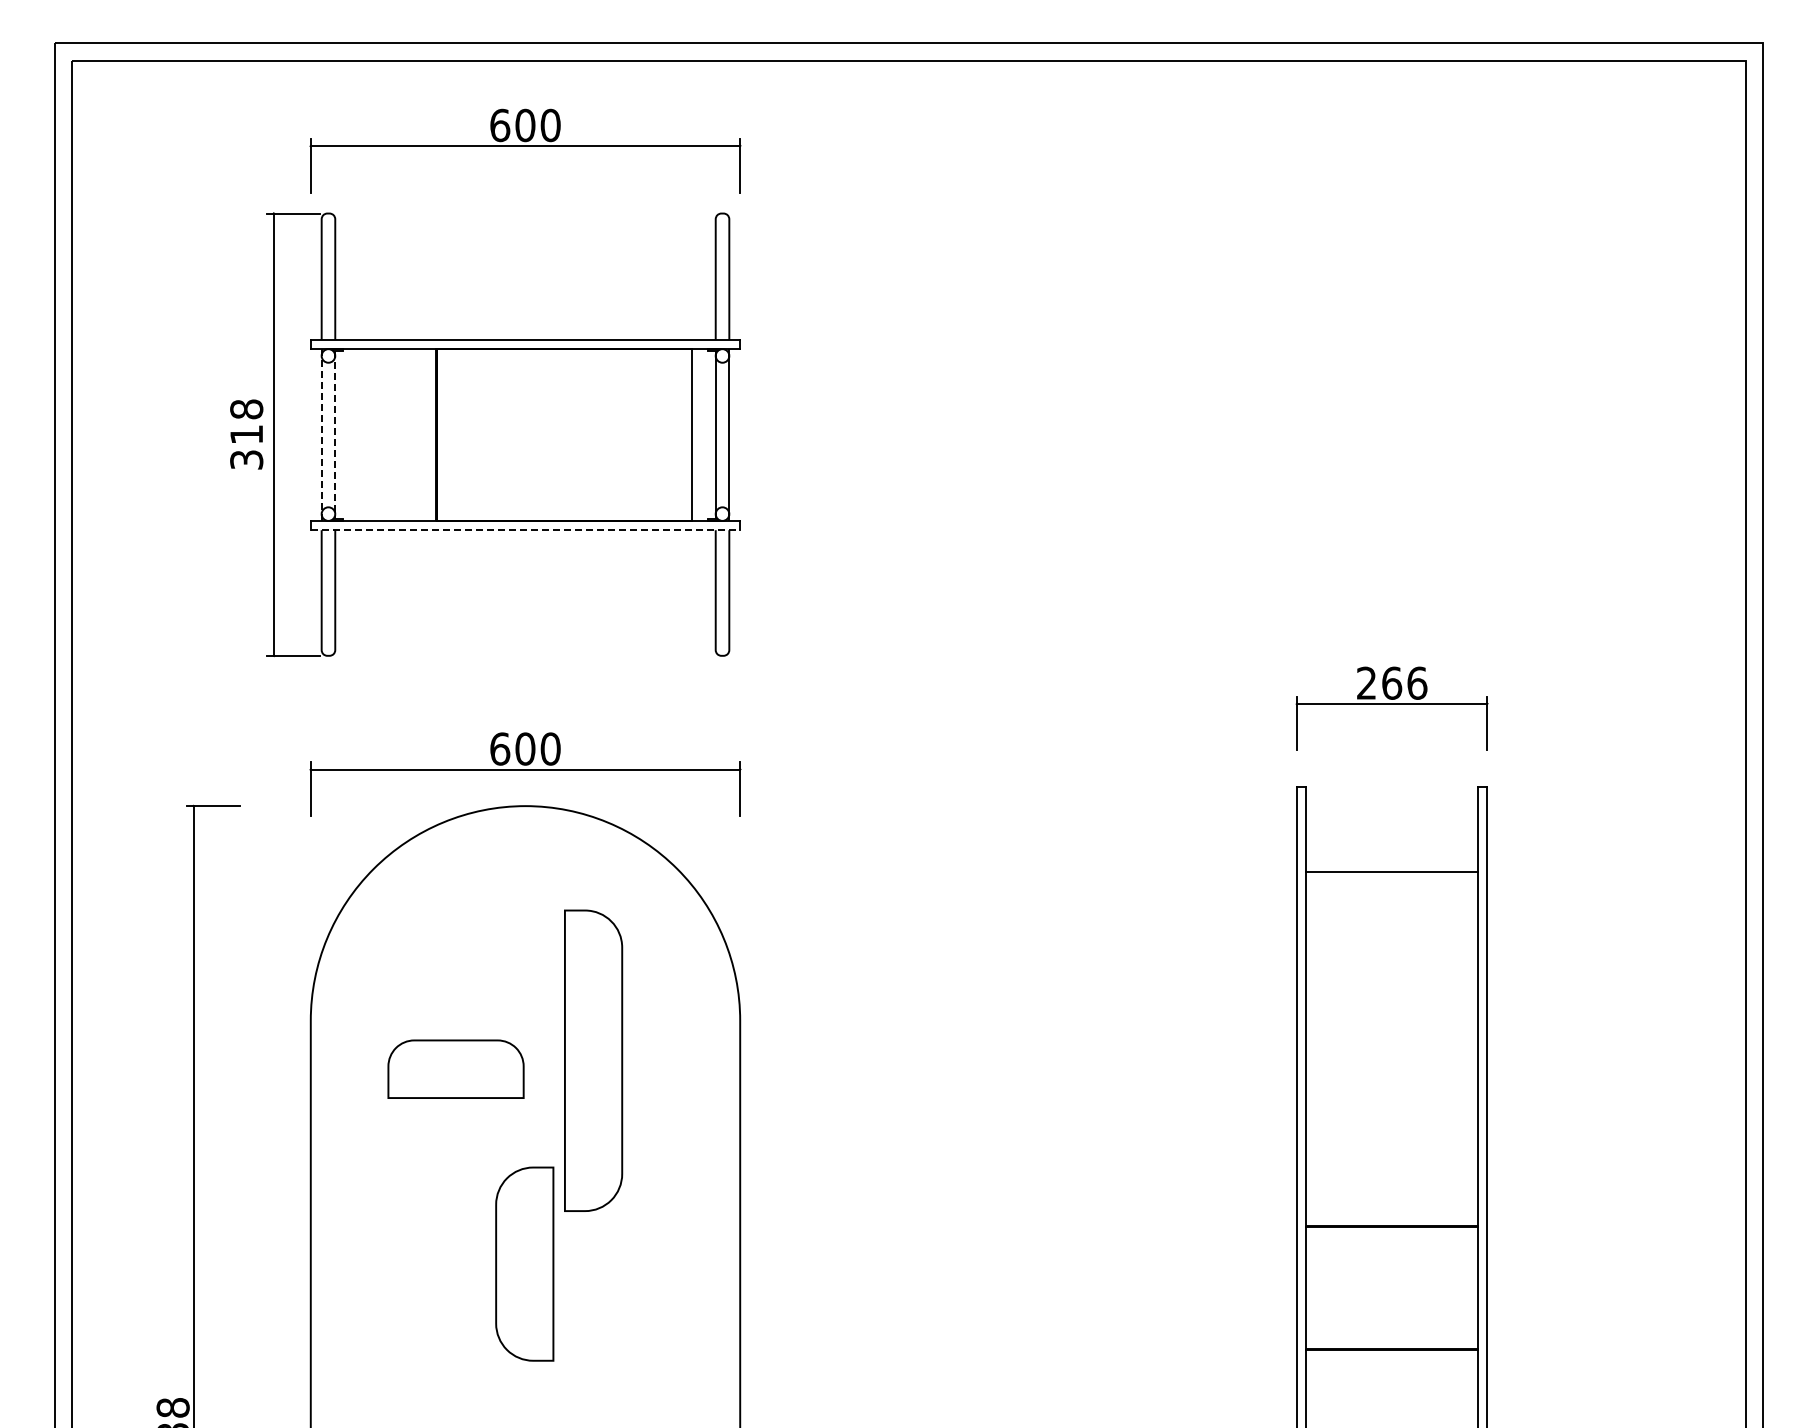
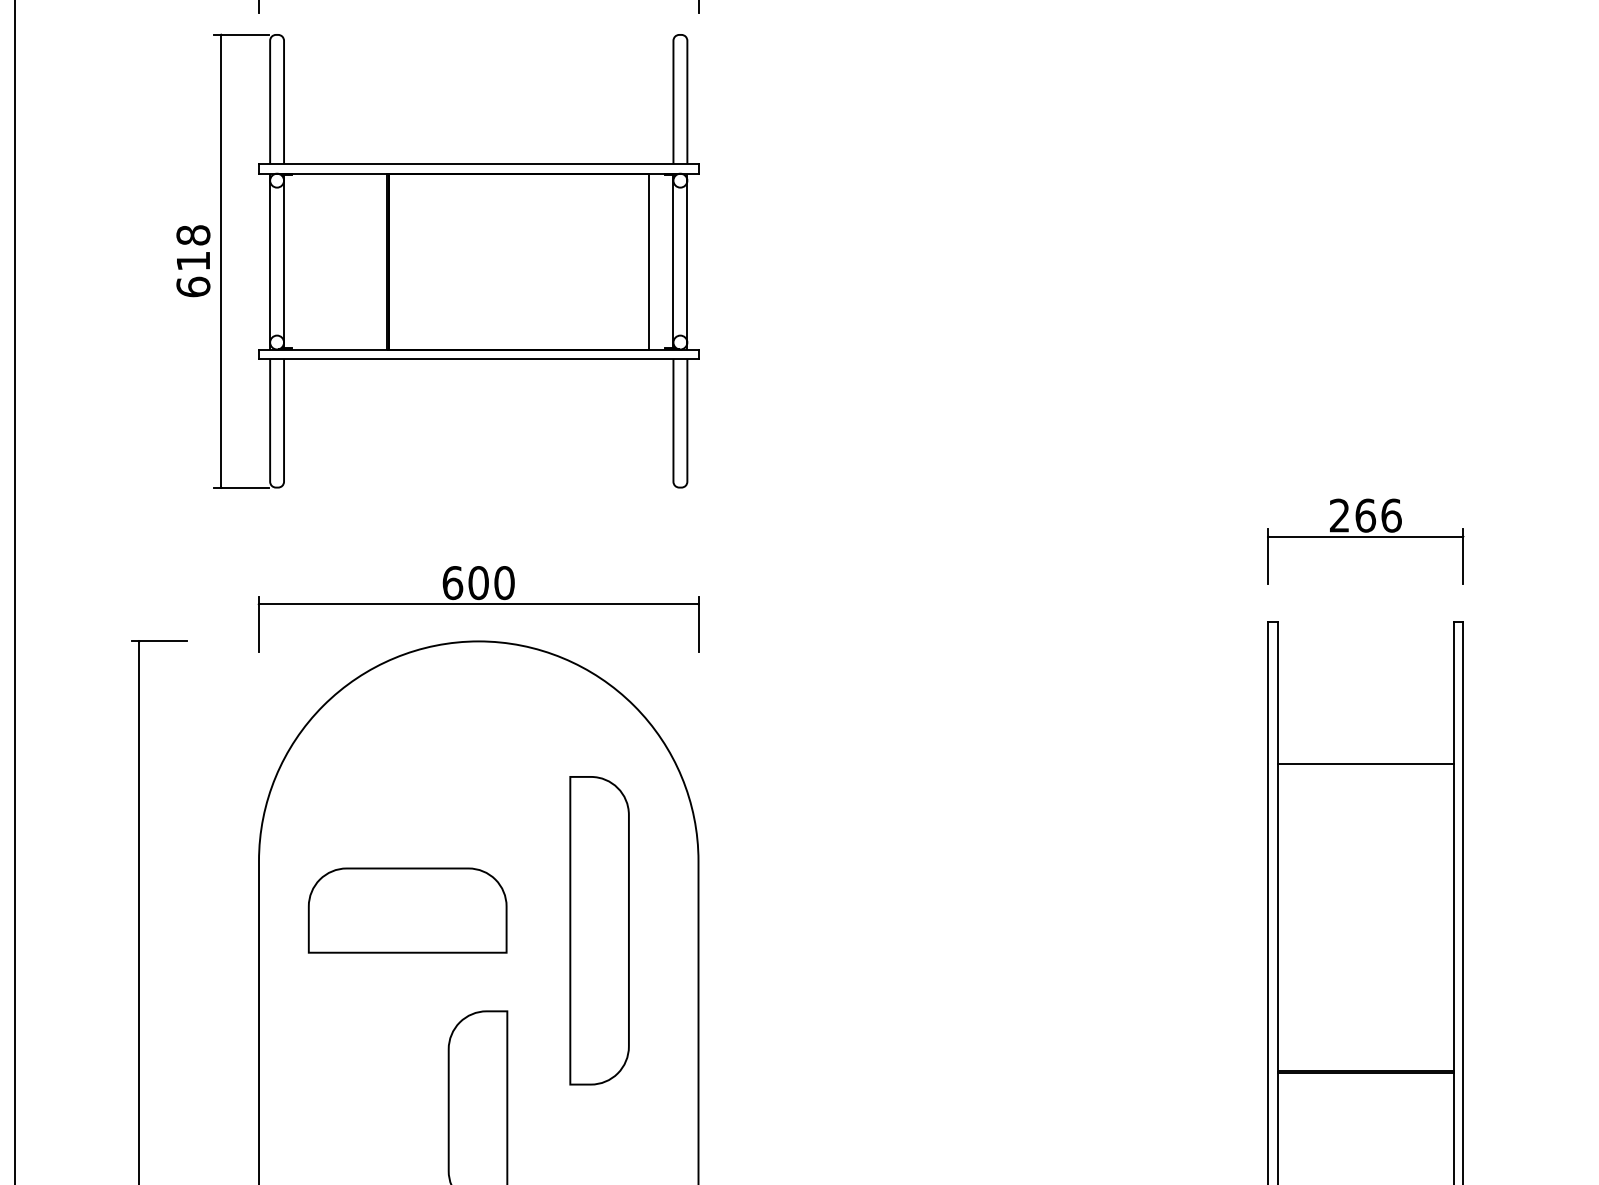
line: (321, 435) -> (269, 262), dashed -> solid
line: (335, 435) -> (284, 262), dashed -> solid
text: (246, 459) -> (193, 286), 318 -> 618
line: (525, 530) -> (478, 359), dashed -> solid
line: (1391, 872) -> (1365, 764), moved
part: (593, 1060) -> (599, 930), moved
part: (455, 1069) -> (407, 910), size x1.43

